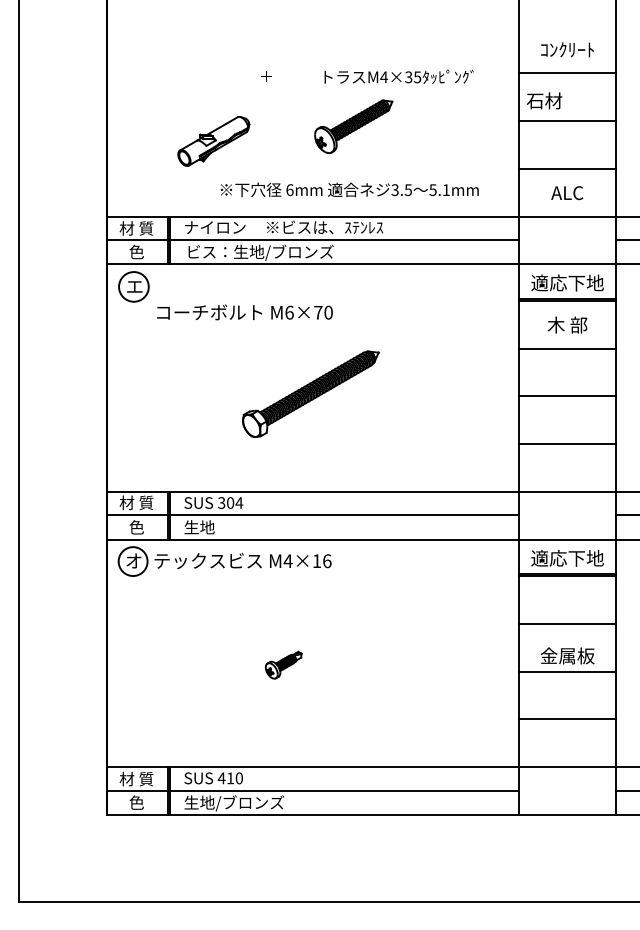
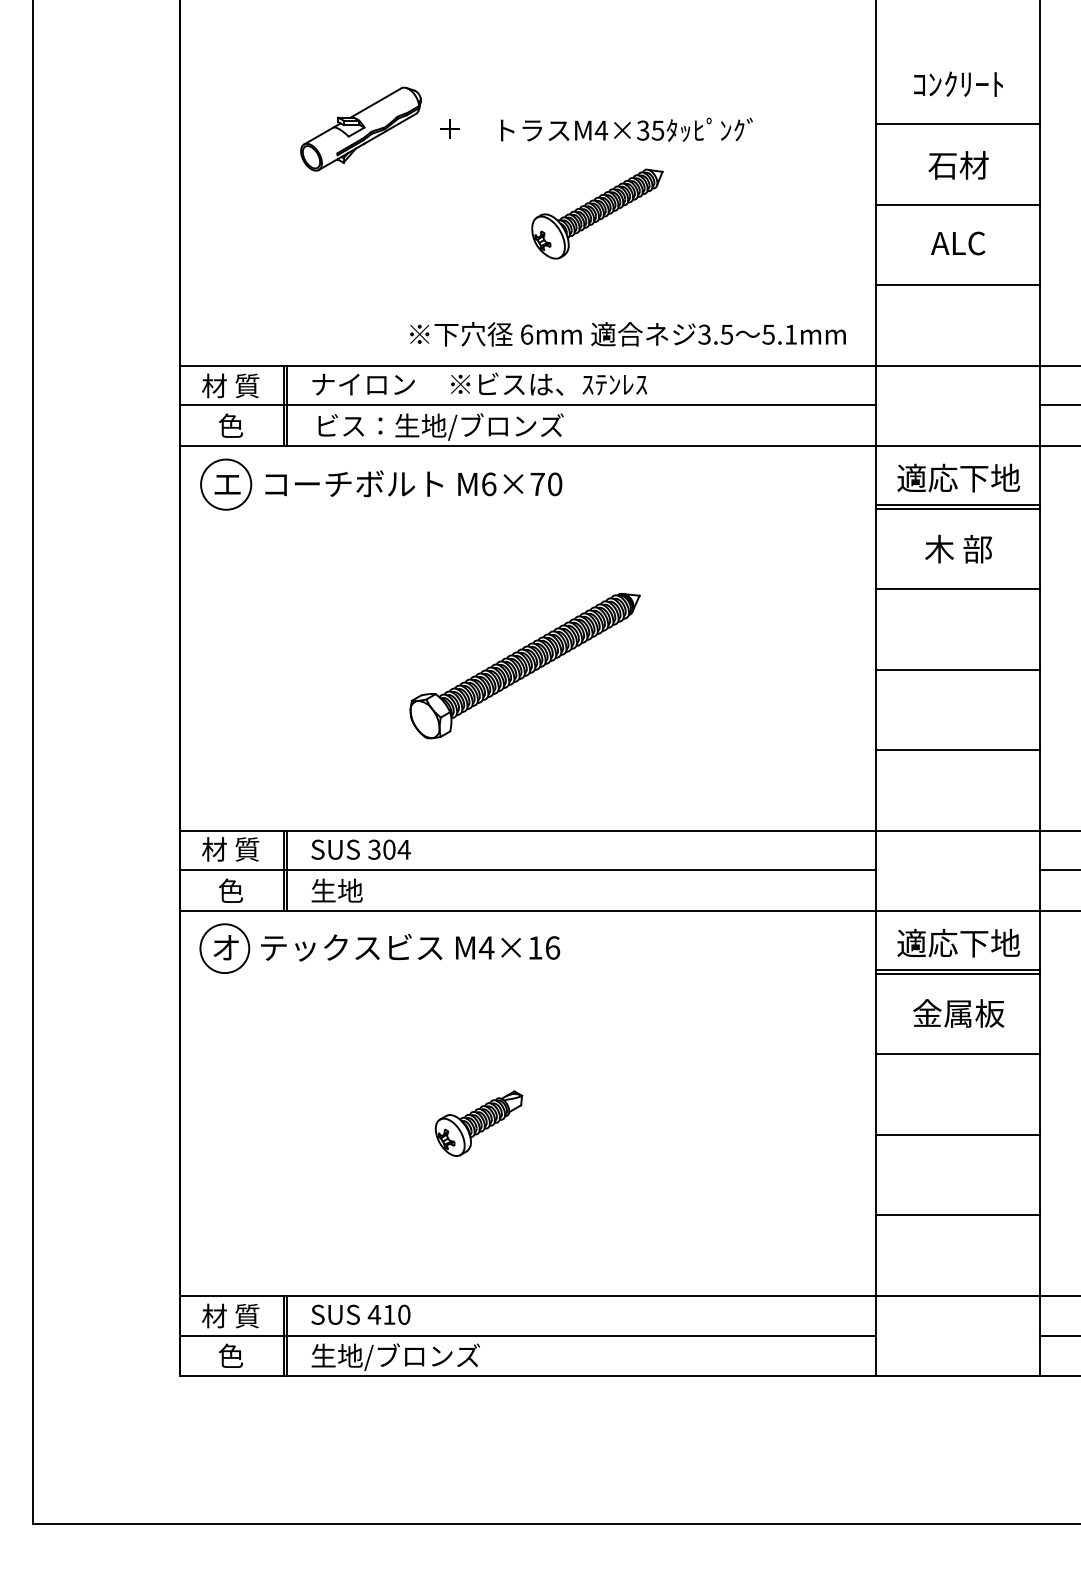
text: (398, 76) -> (625, 129), moved
text: (544, 100) -> (958, 164), moved
part: (213, 141) -> (360, 129), moved
text: (349, 189) -> (627, 333), moved
text: (567, 193) -> (958, 244), moved
text: (244, 312) -> (412, 483), moved
text: (567, 655) -> (958, 1012), moved
part: (283, 665) -> (478, 1124), size x1.43

